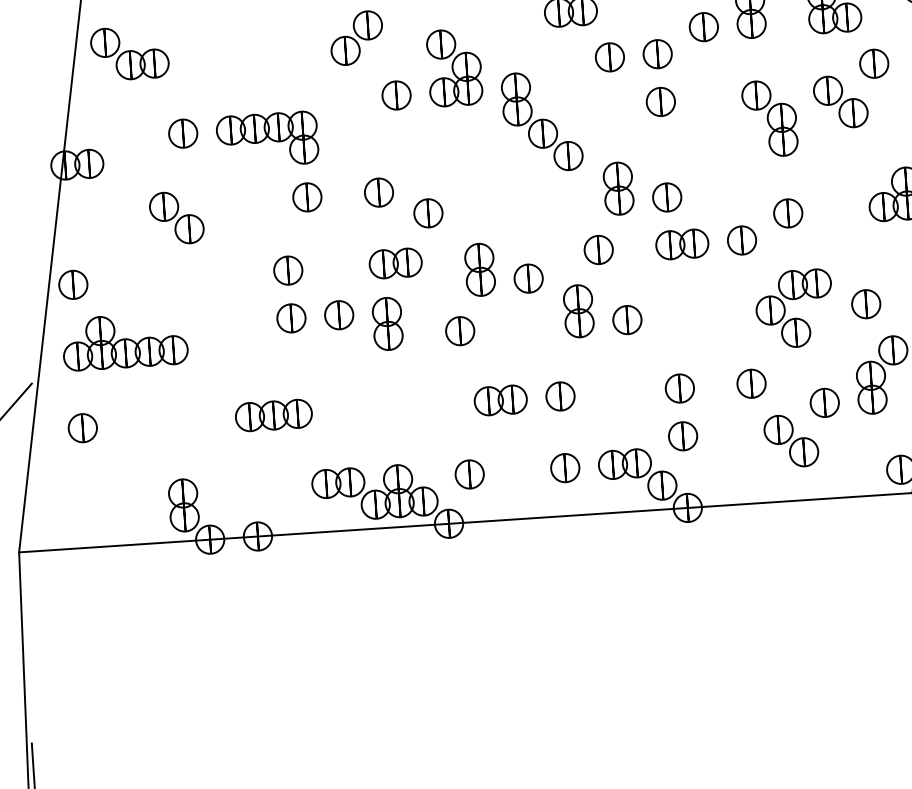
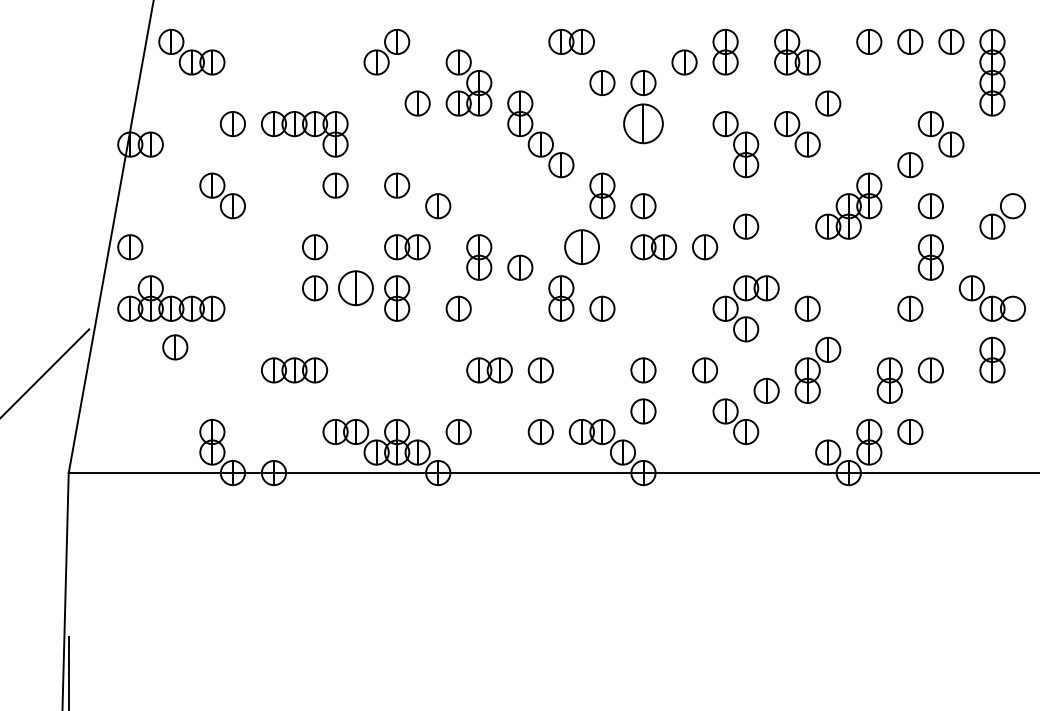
part: (660, 102) -> (643, 124), size x1.6
part: (598, 250) -> (581, 247), size x1.4
part: (339, 315) -> (356, 288), size x1.4
part: (83, 428) -> (175, 347), moved

